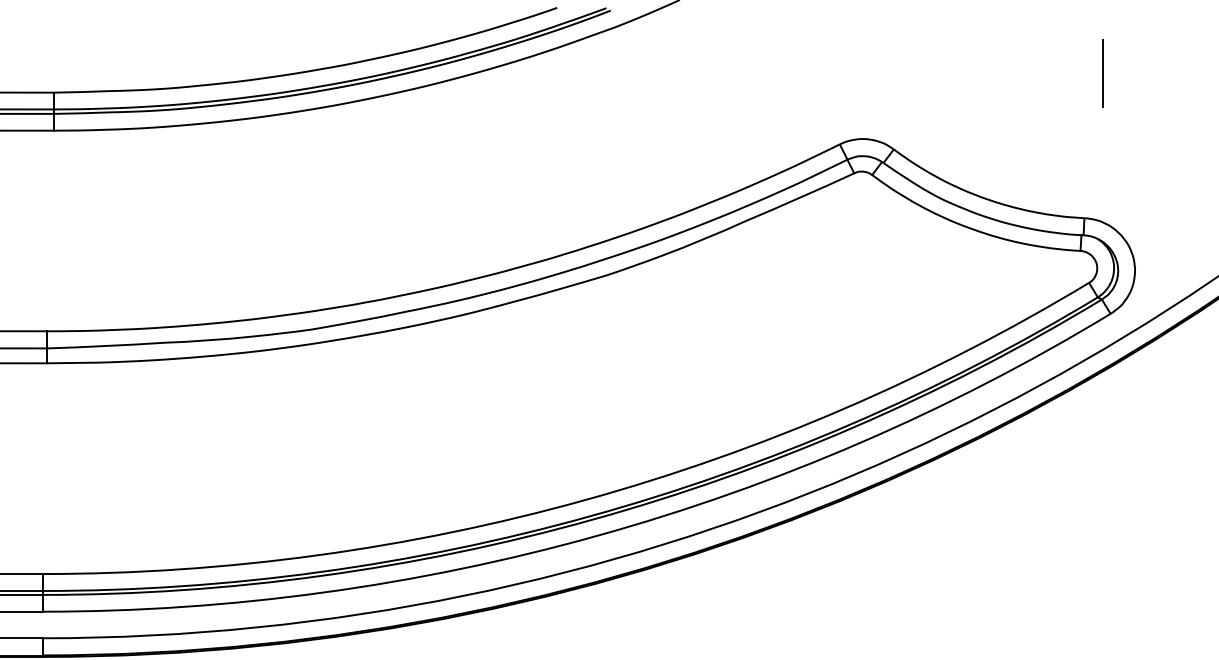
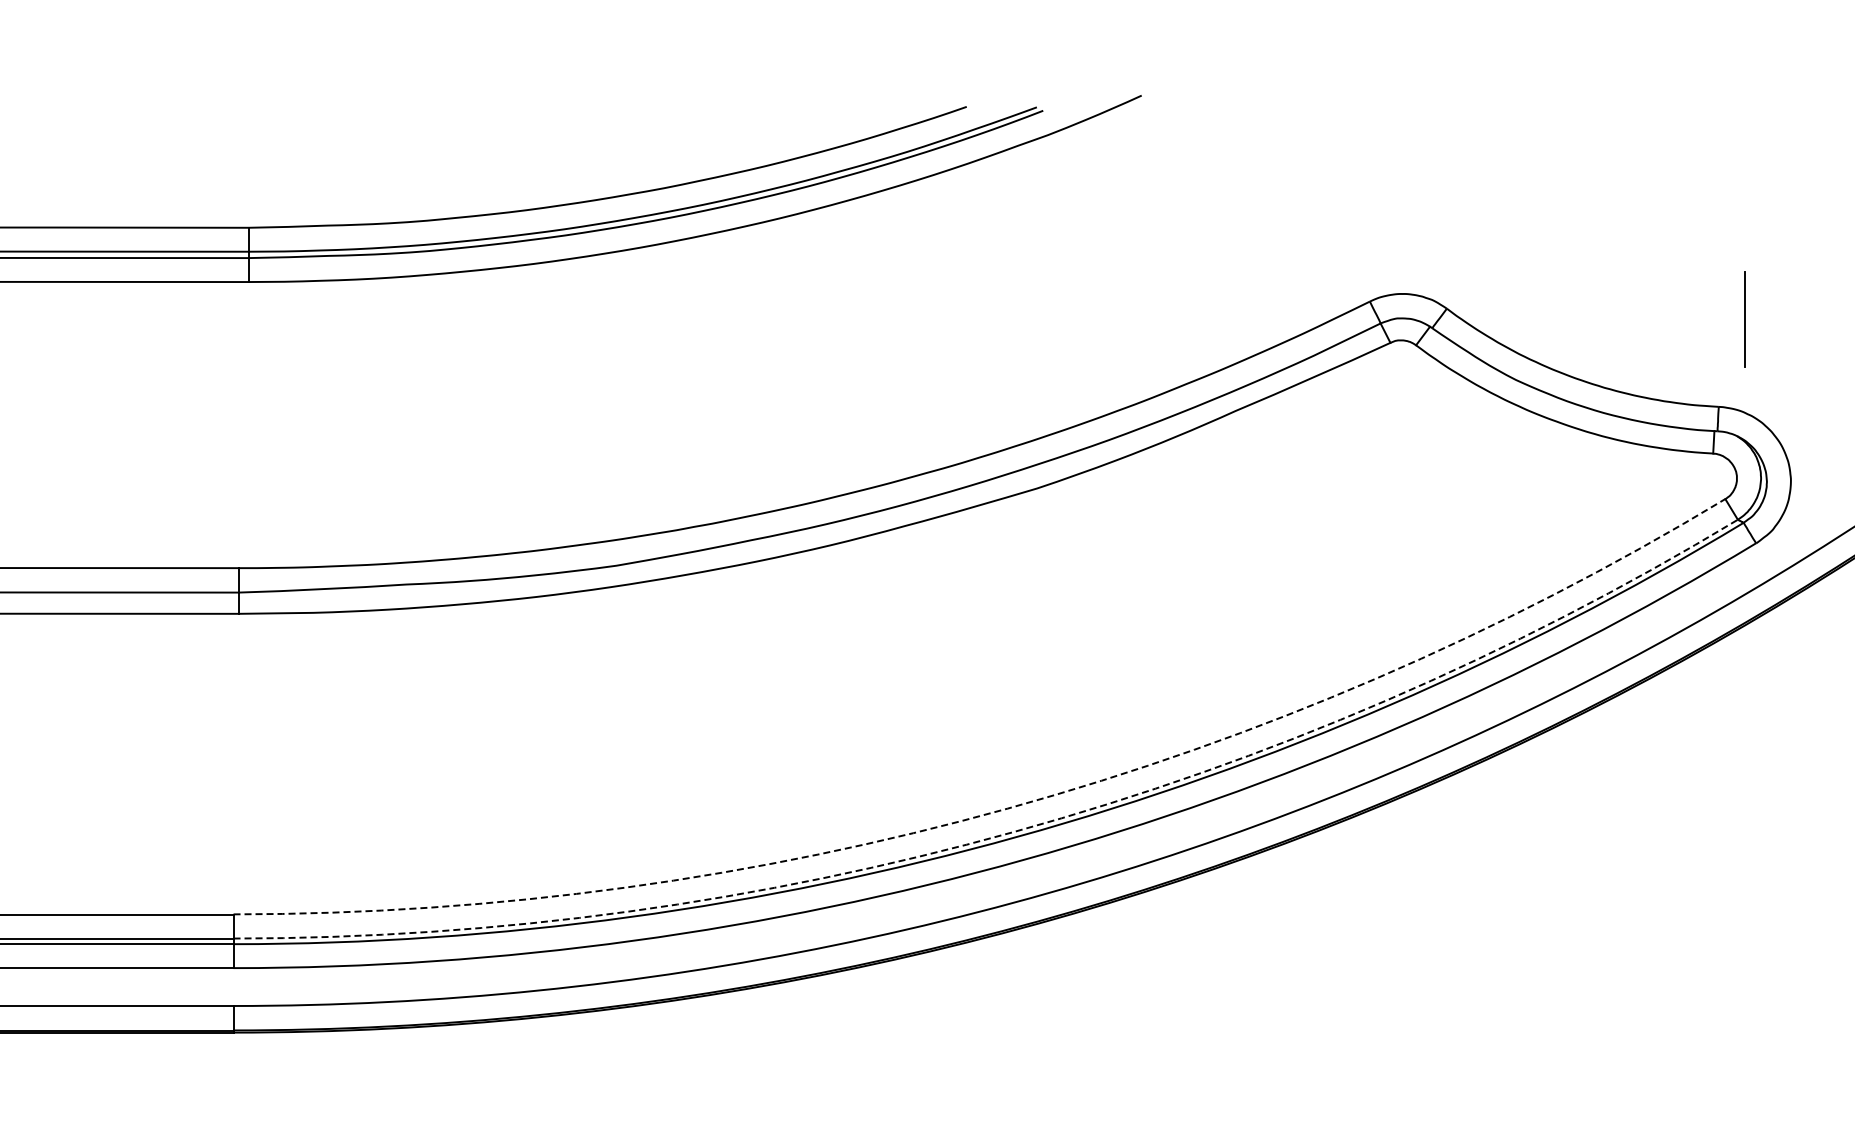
line: (1102, 73) -> (1744, 319), moved
arc: (585, 499) -> (1007, 808), solid -> dashed
arc: (590, 515) -> (1014, 831), solid -> dashed

